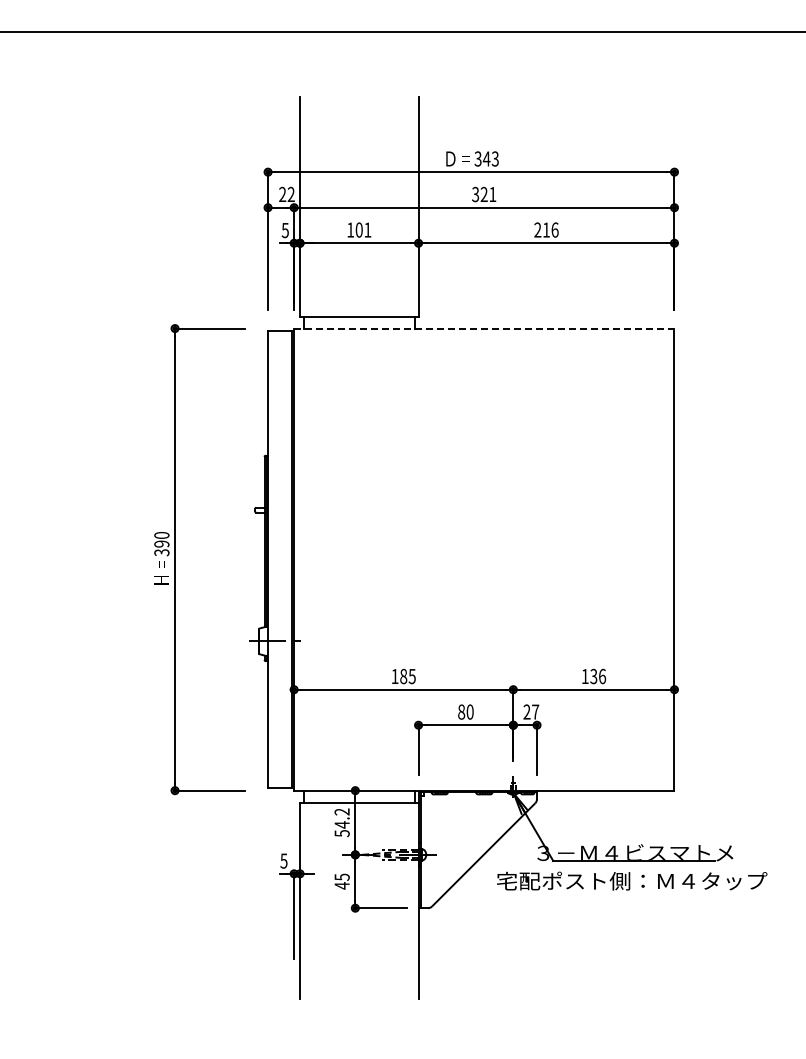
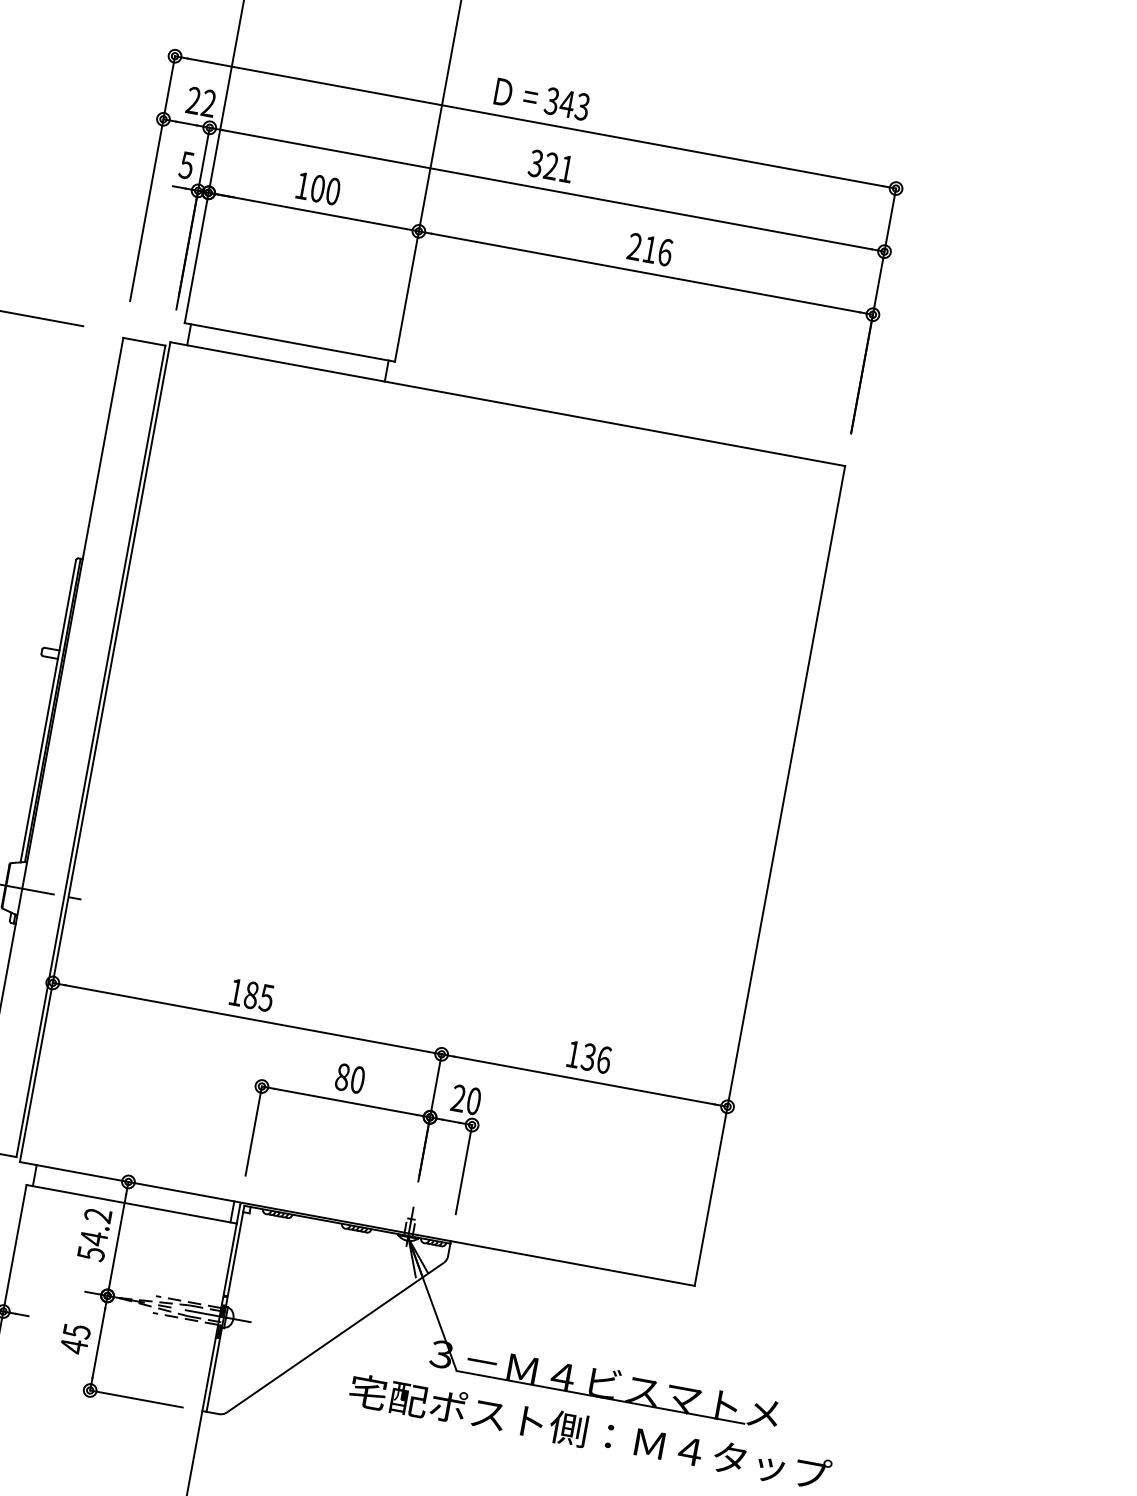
text: (367, 229) -> (332, 190), 101 -> 100
line: (484, 328) -> (508, 404), dashed -> solid
text: (535, 711) -> (473, 1100), 27 -> 20

